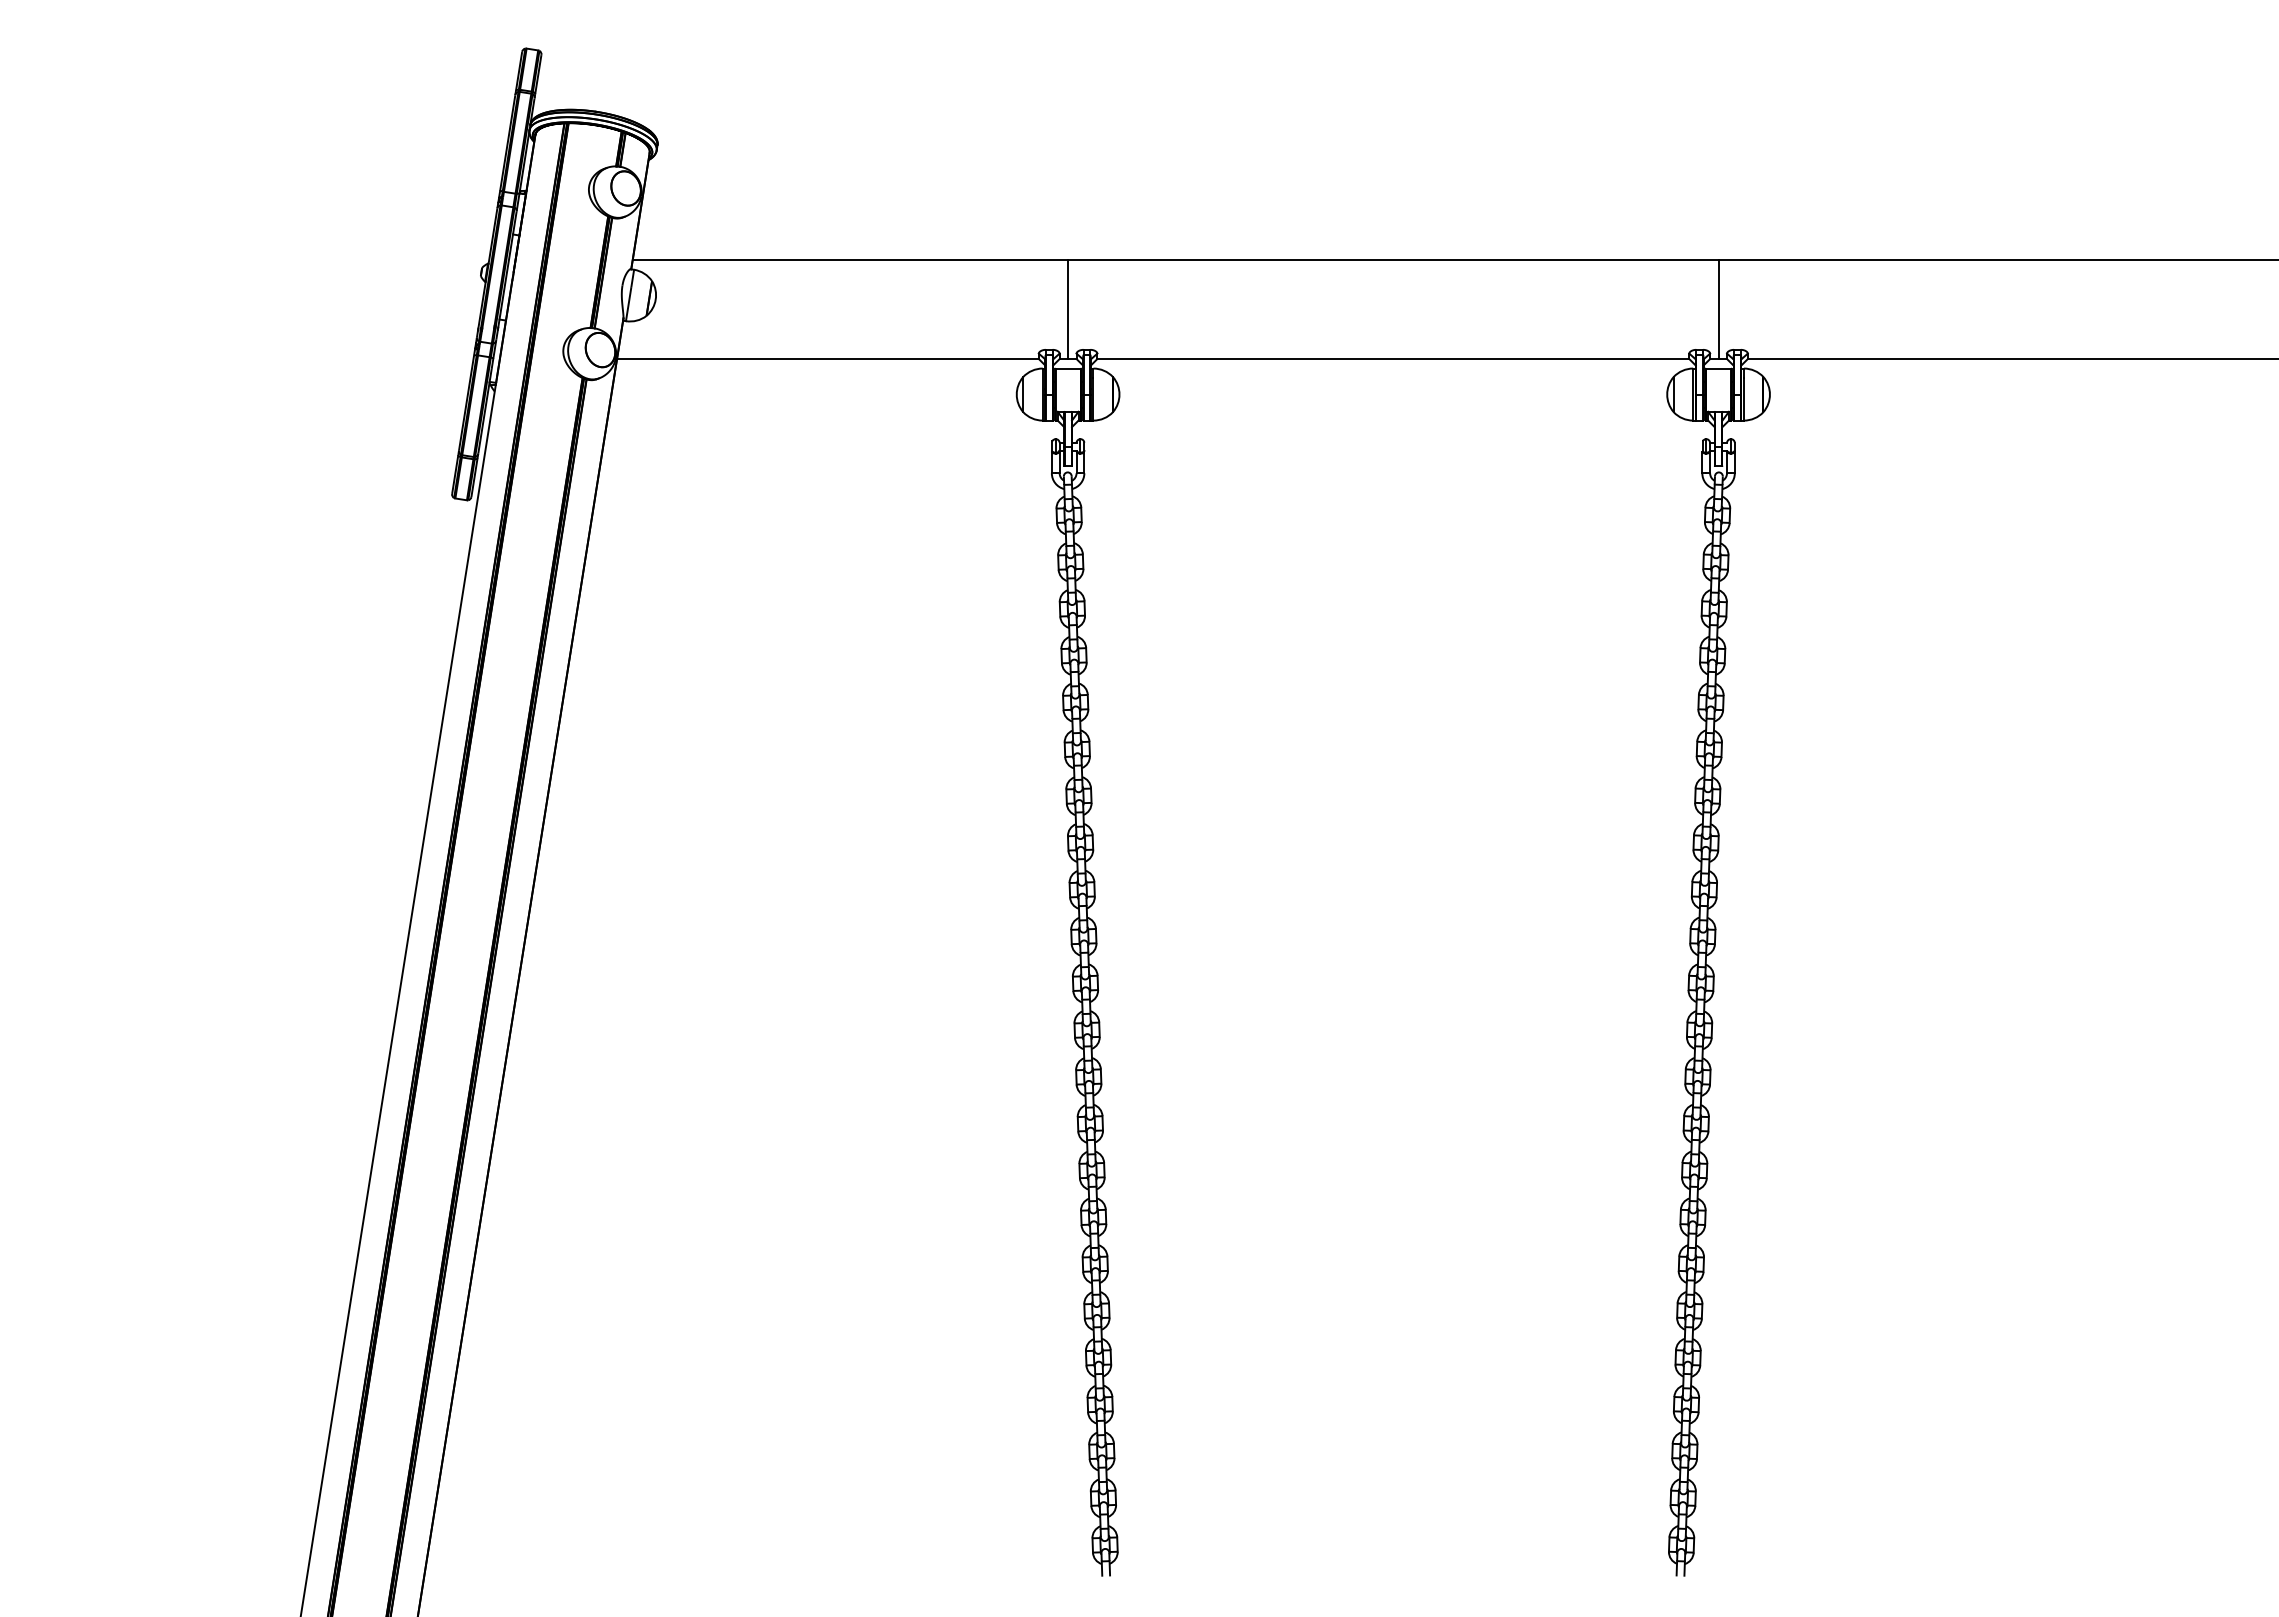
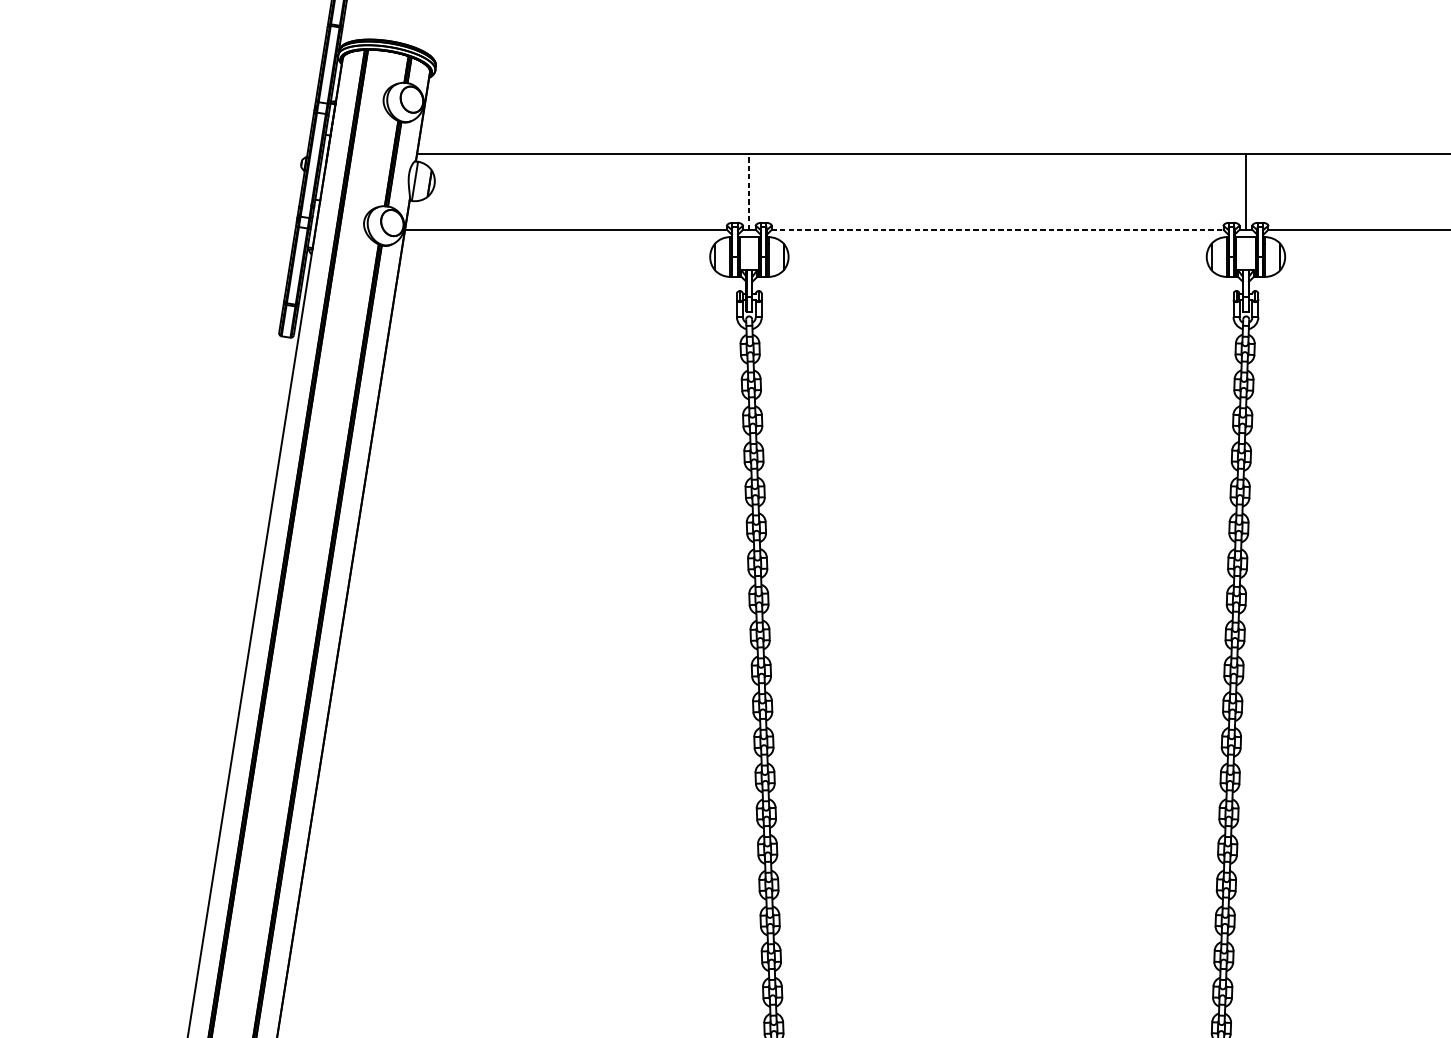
line: (1068, 309) -> (749, 192), solid -> dashed
line: (1393, 359) -> (997, 230), solid -> dashed

